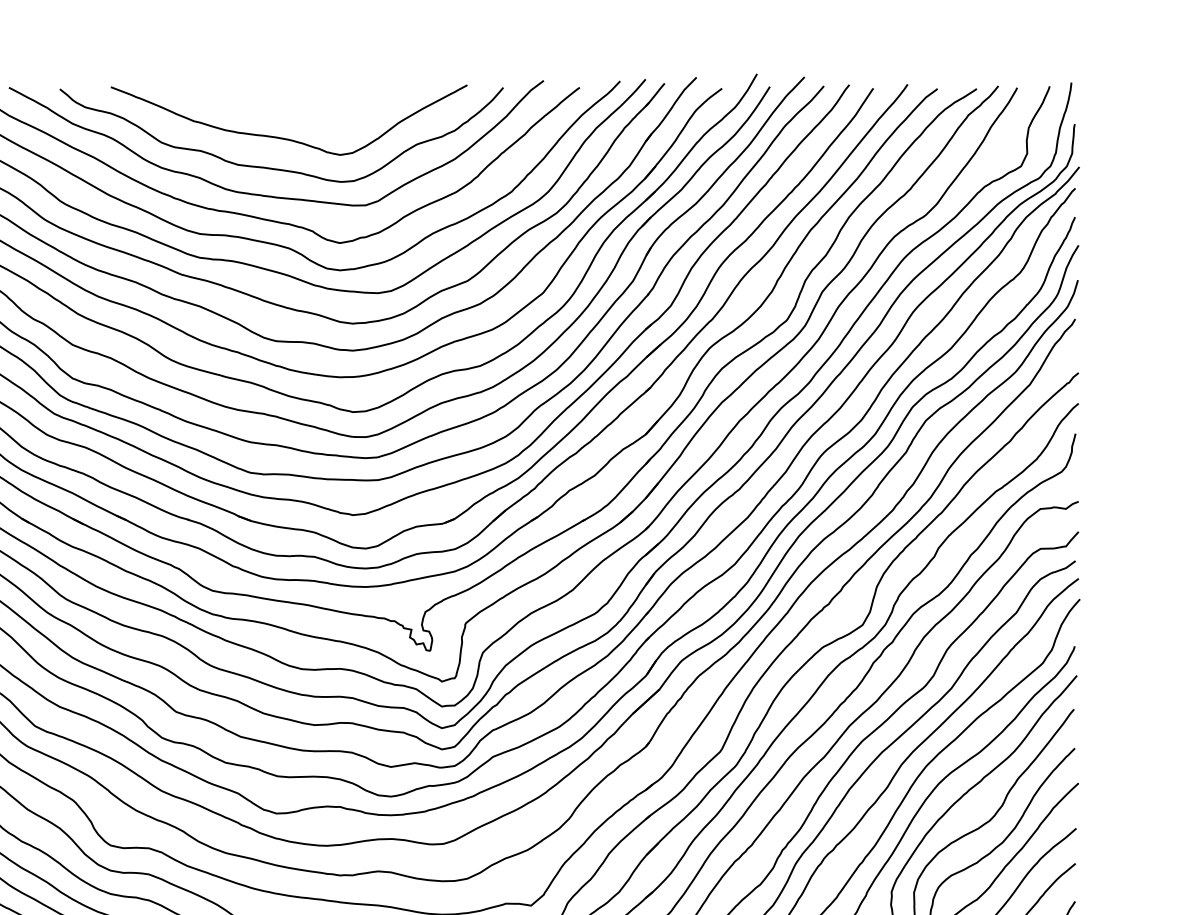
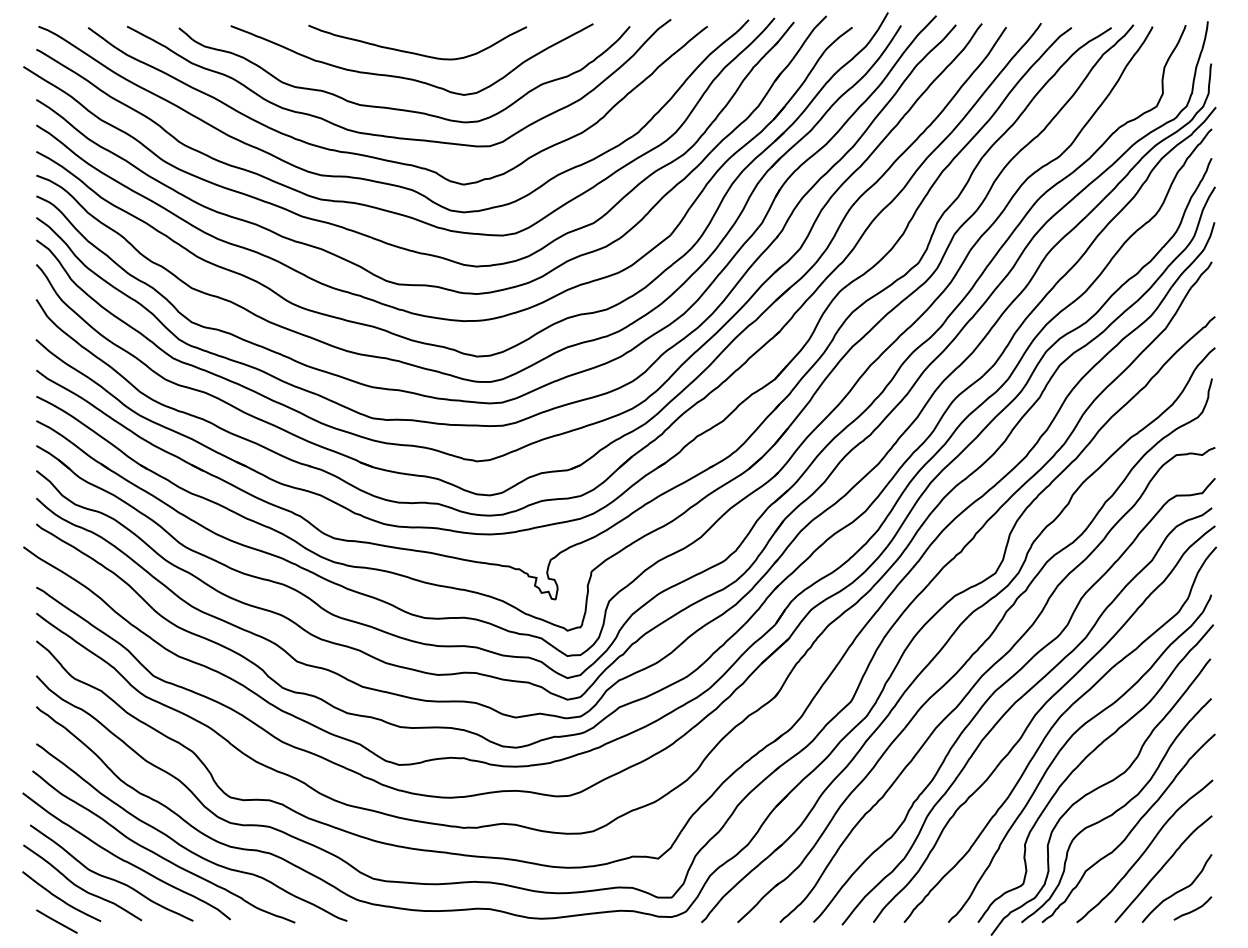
curve: (292, 113) -> (415, 52), added

